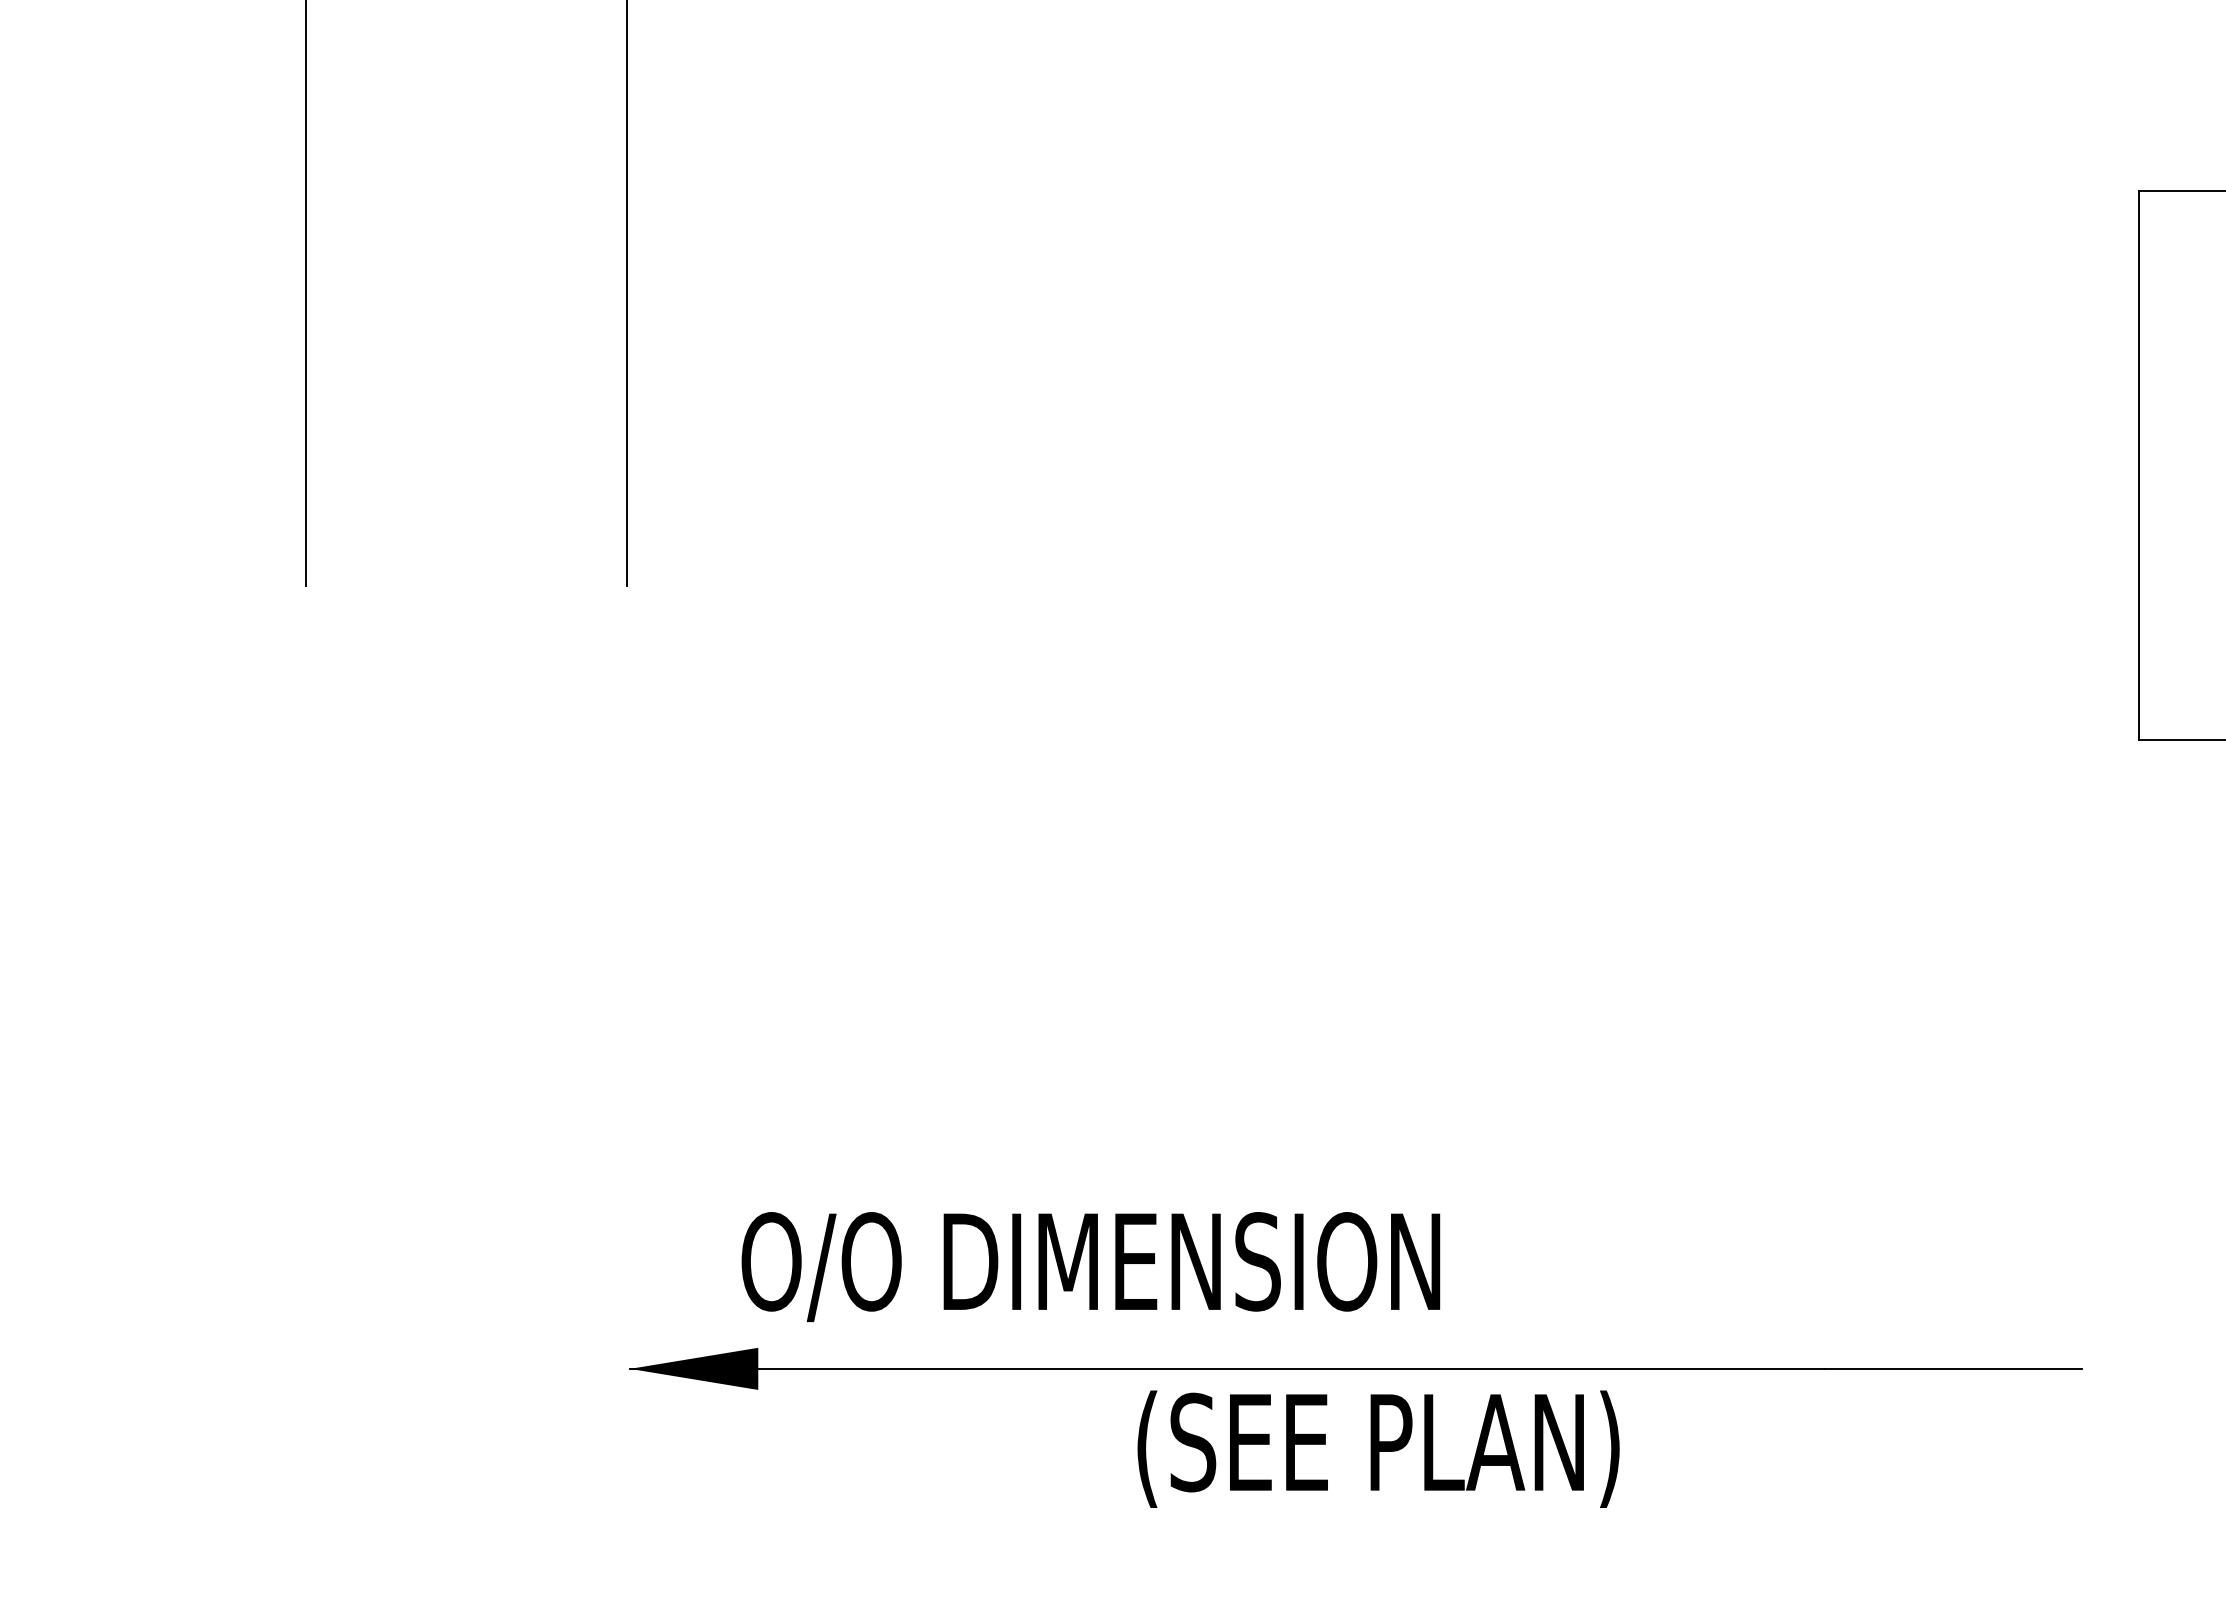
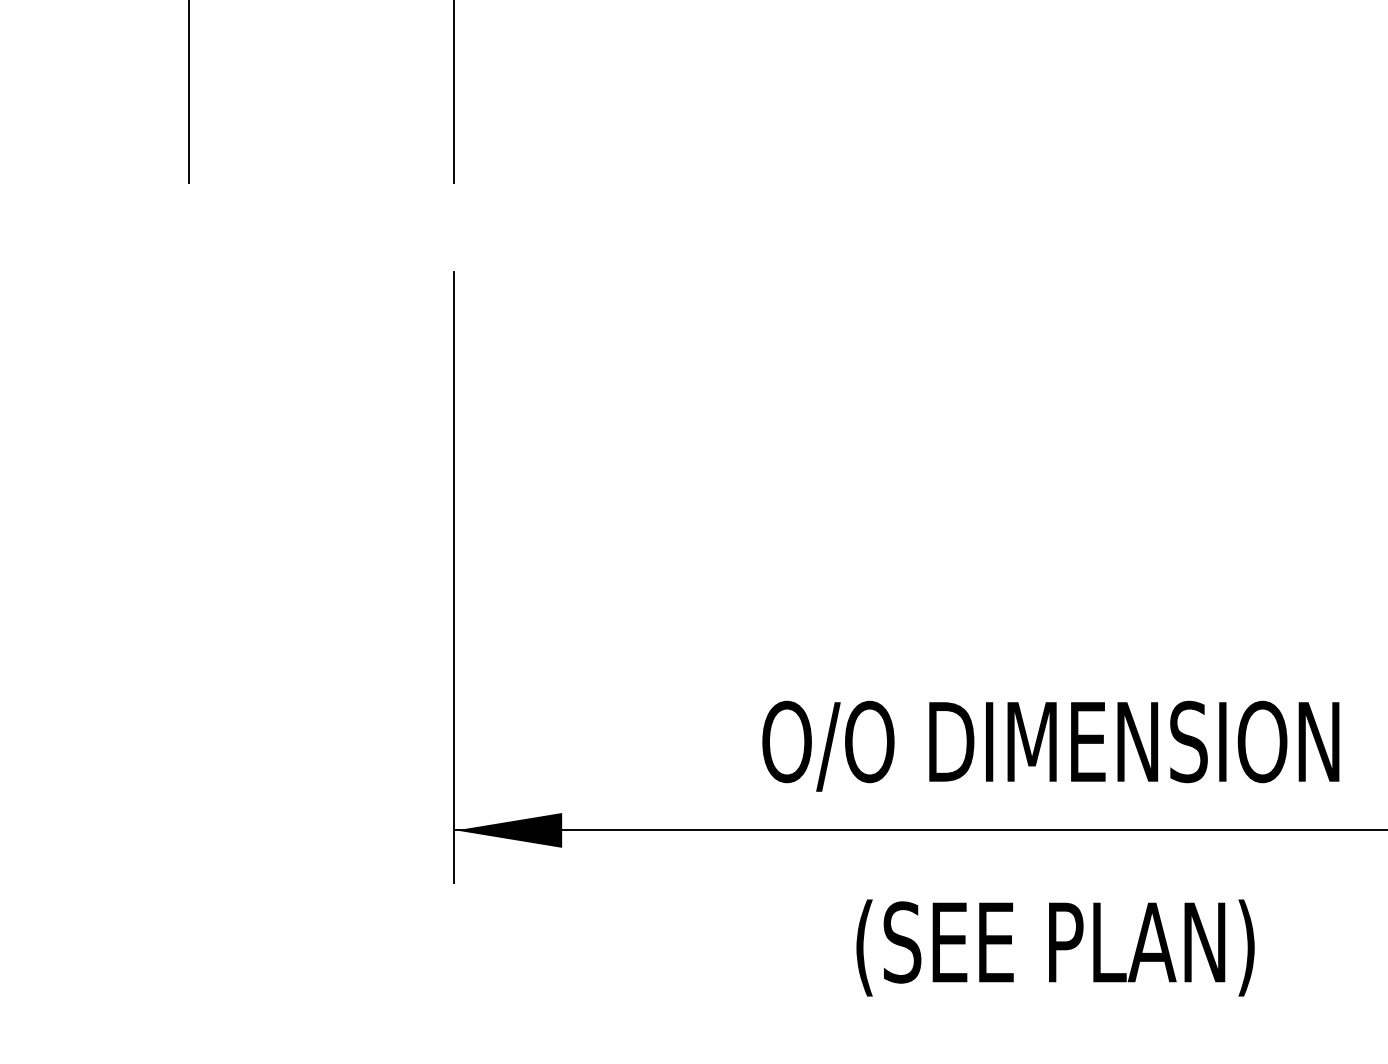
line: (626, 1062) -> (453, 577), added
text: (1090, 1267) -> (1050, 746), moved
text: (1378, 1448) -> (1055, 947), moved

